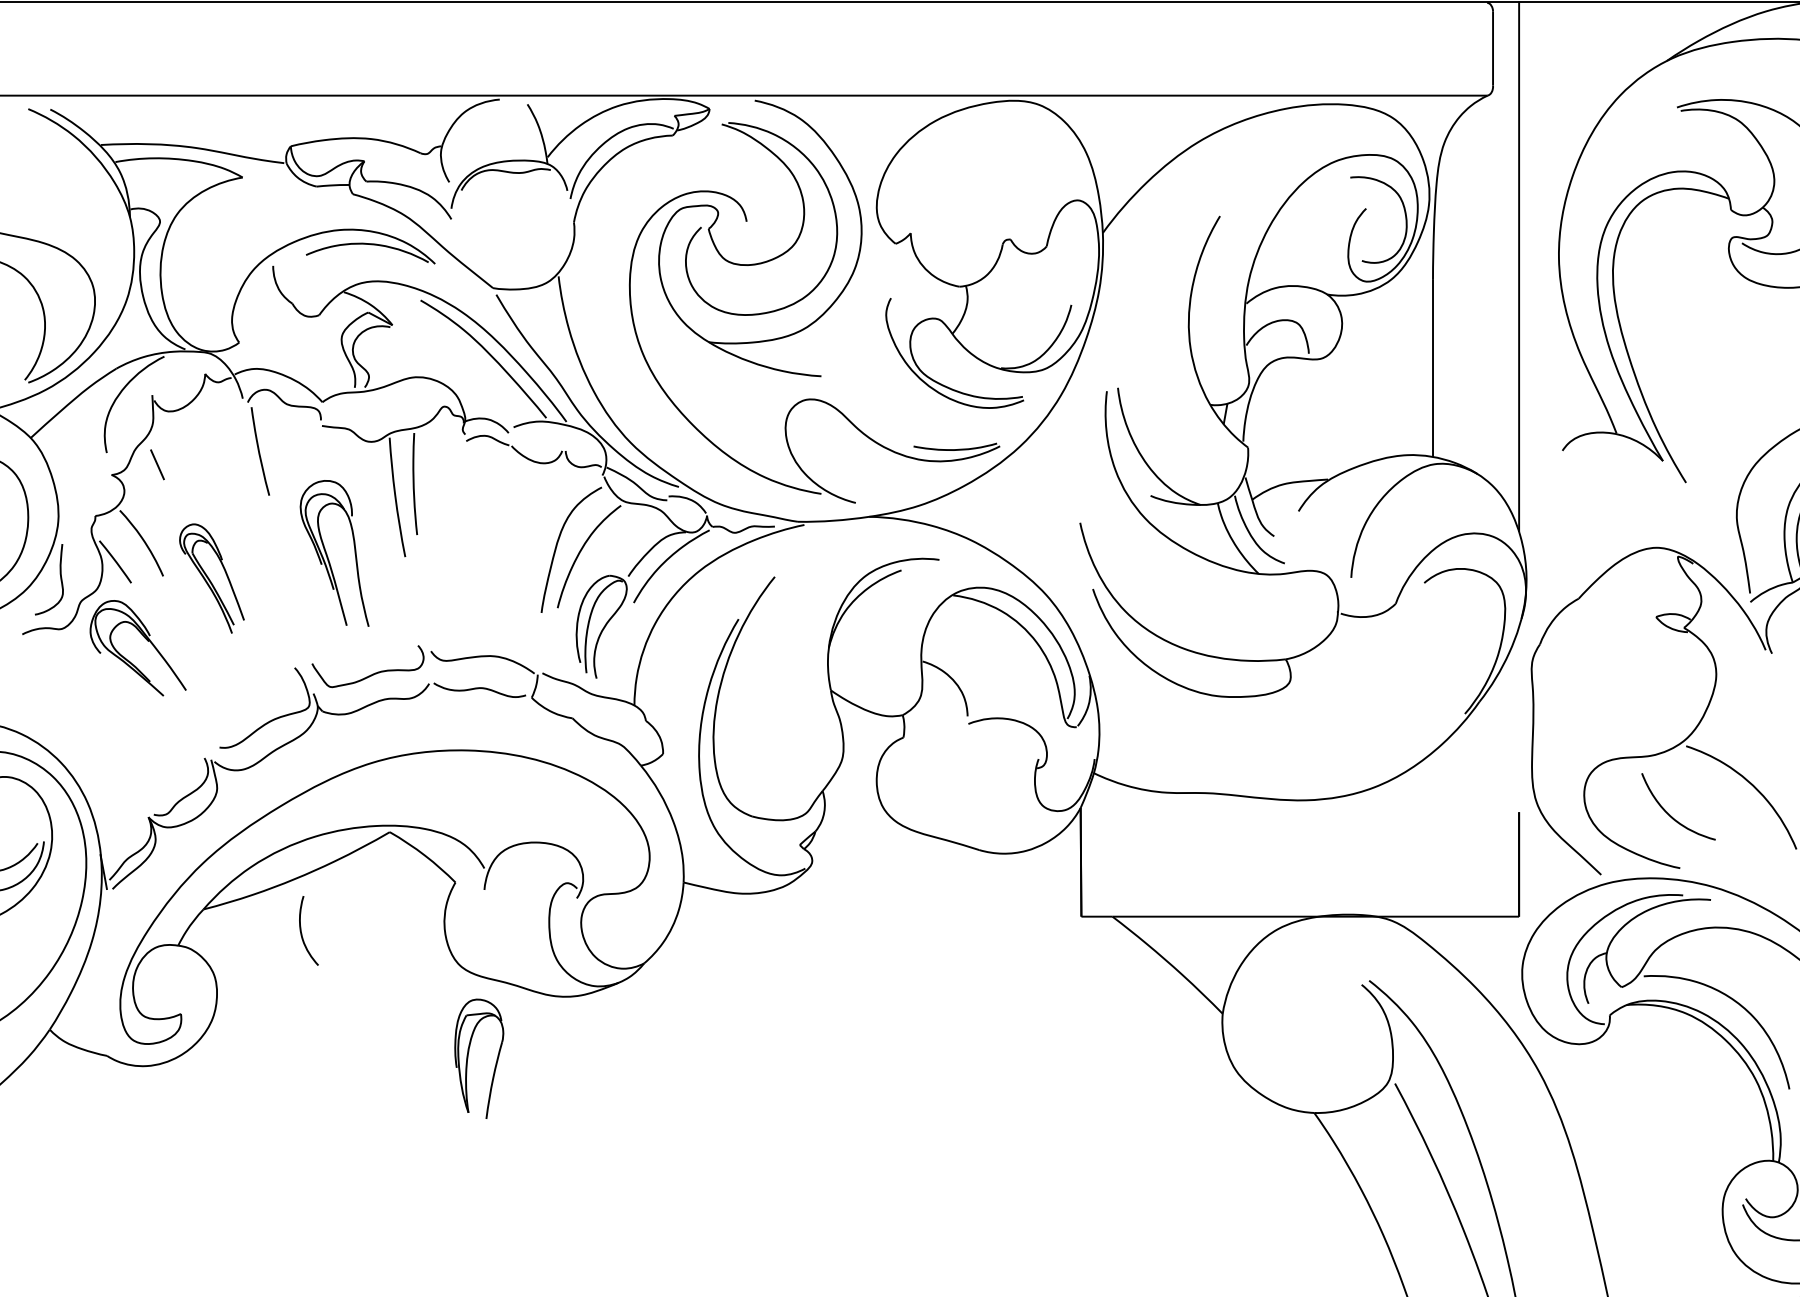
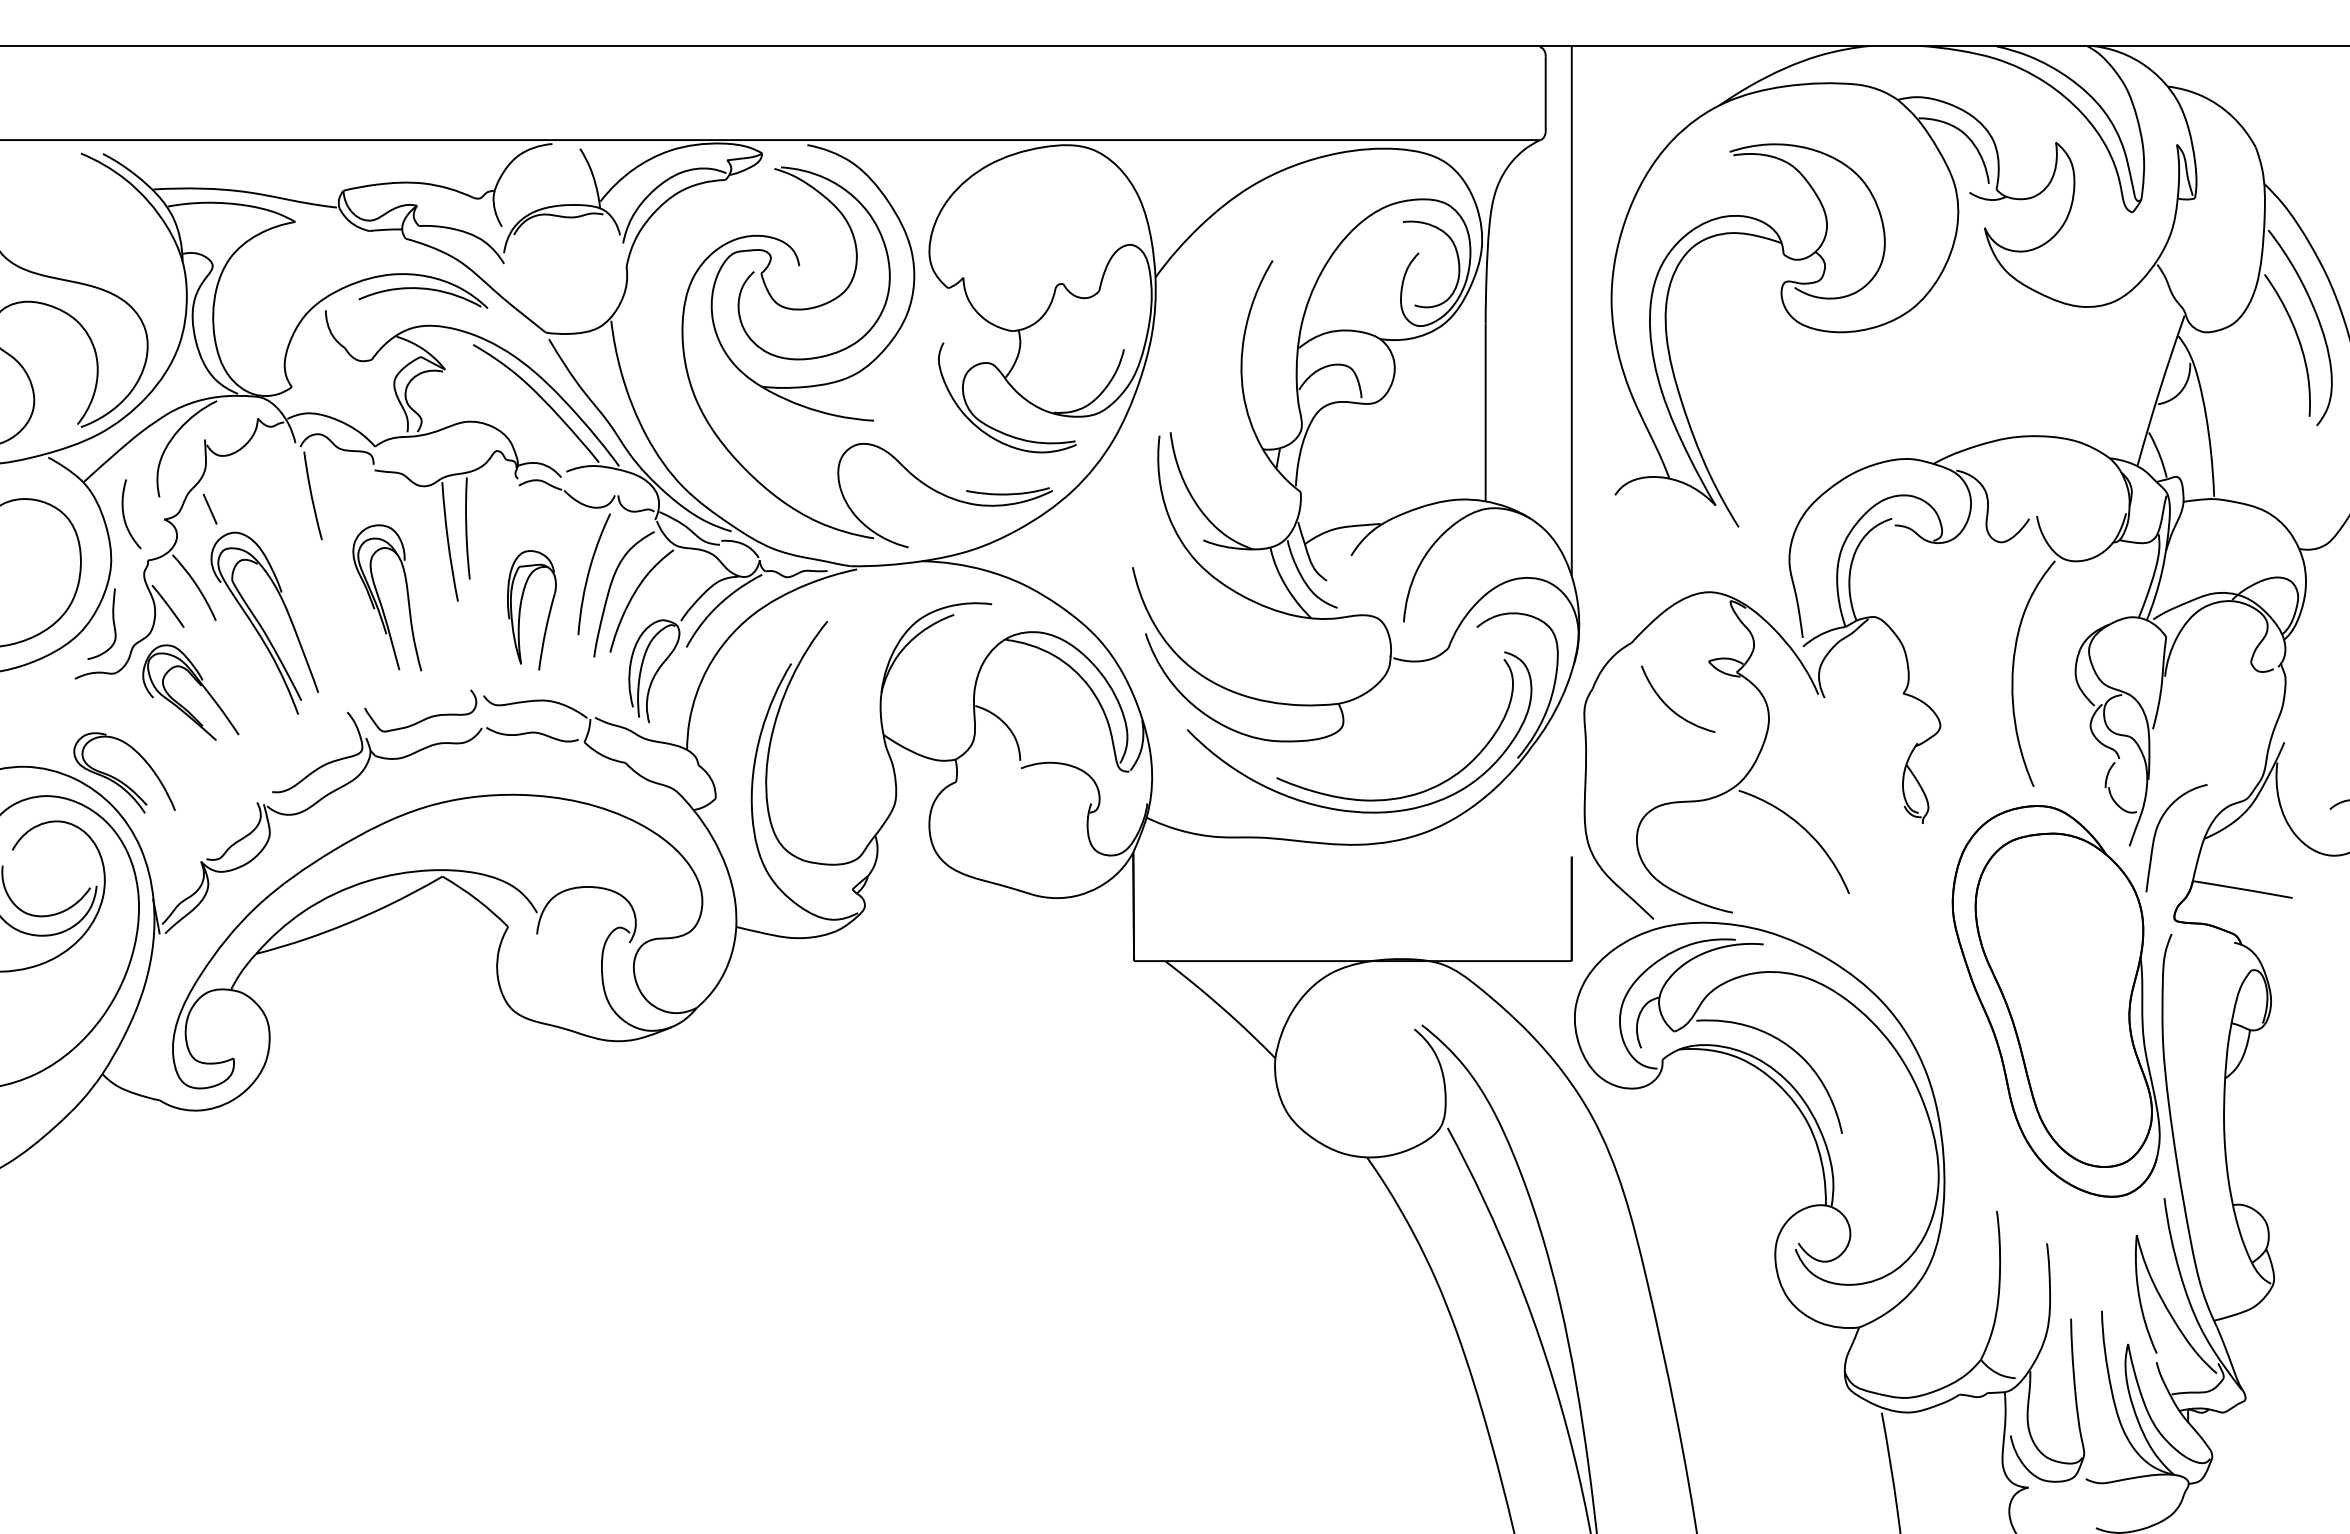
curve: (536, 530) -> (589, 574), added
part: (211, 578) -> (264, 622), size x1.67
part: (66, 735) -> (119, 779), added
part: (1294, 753) -> (1347, 797), added
curve: (1669, 814) -> (1669, 706), moved
curve: (301, 931) -> (124, 514), moved
part: (468, 1056) -> (521, 607), moved

